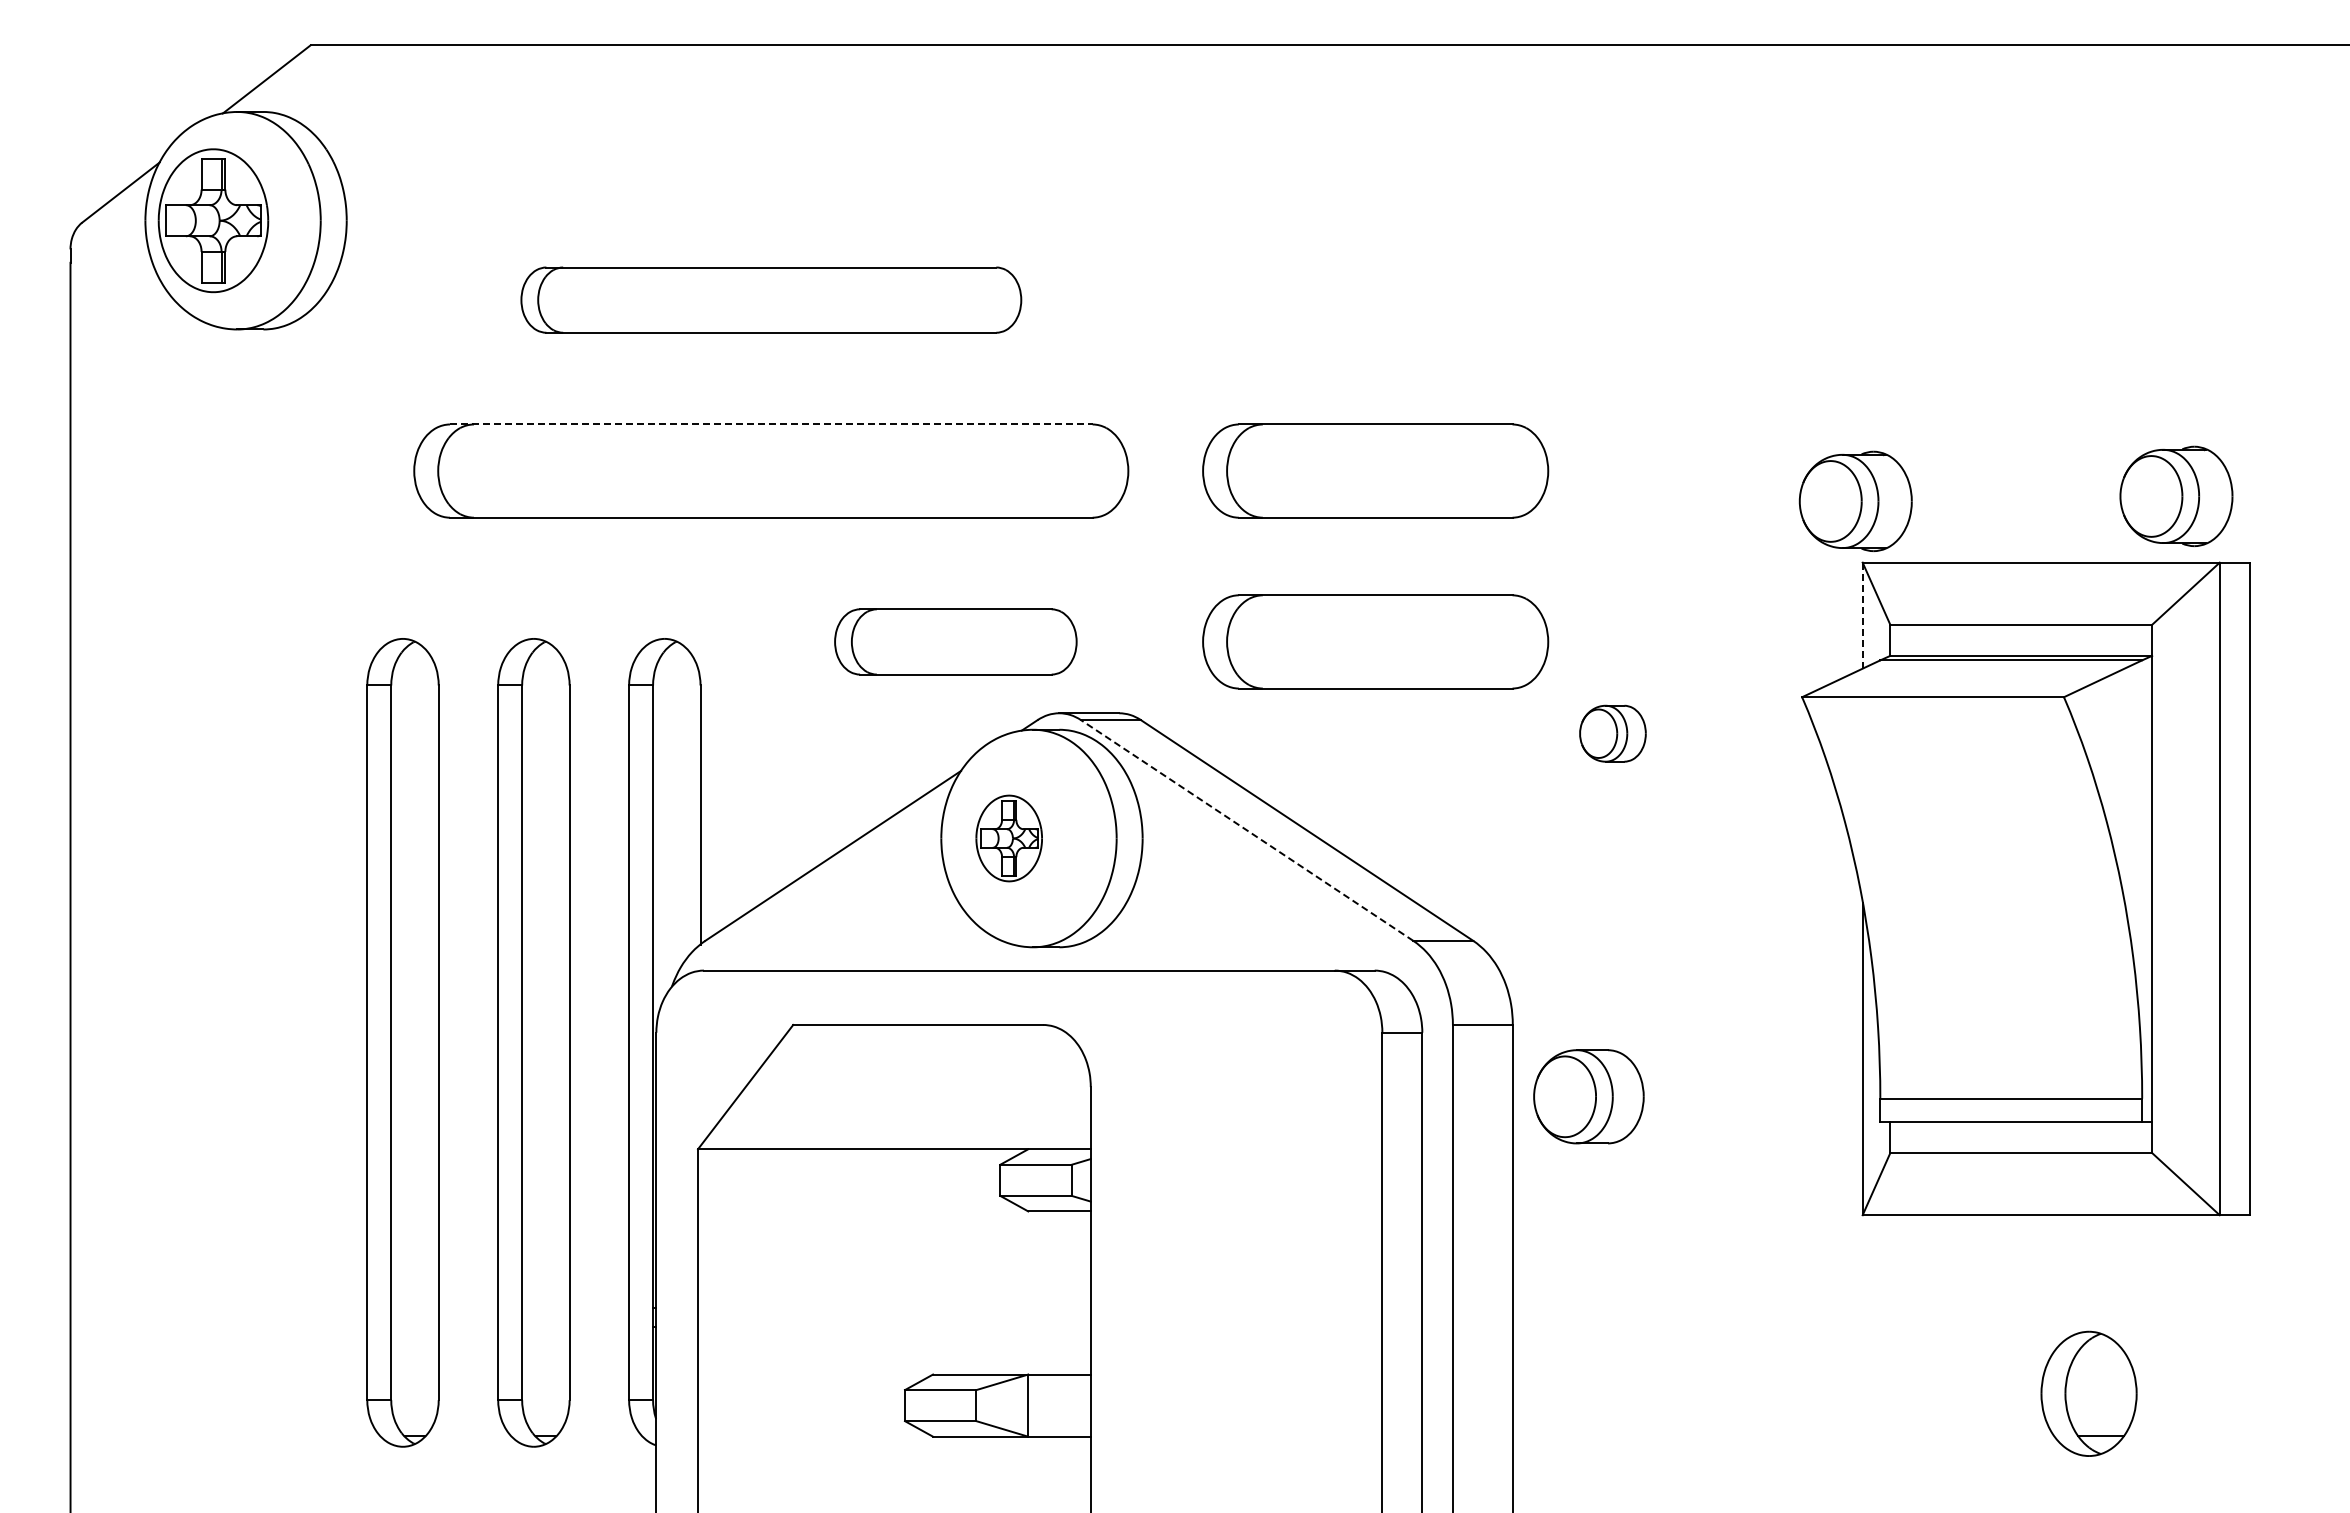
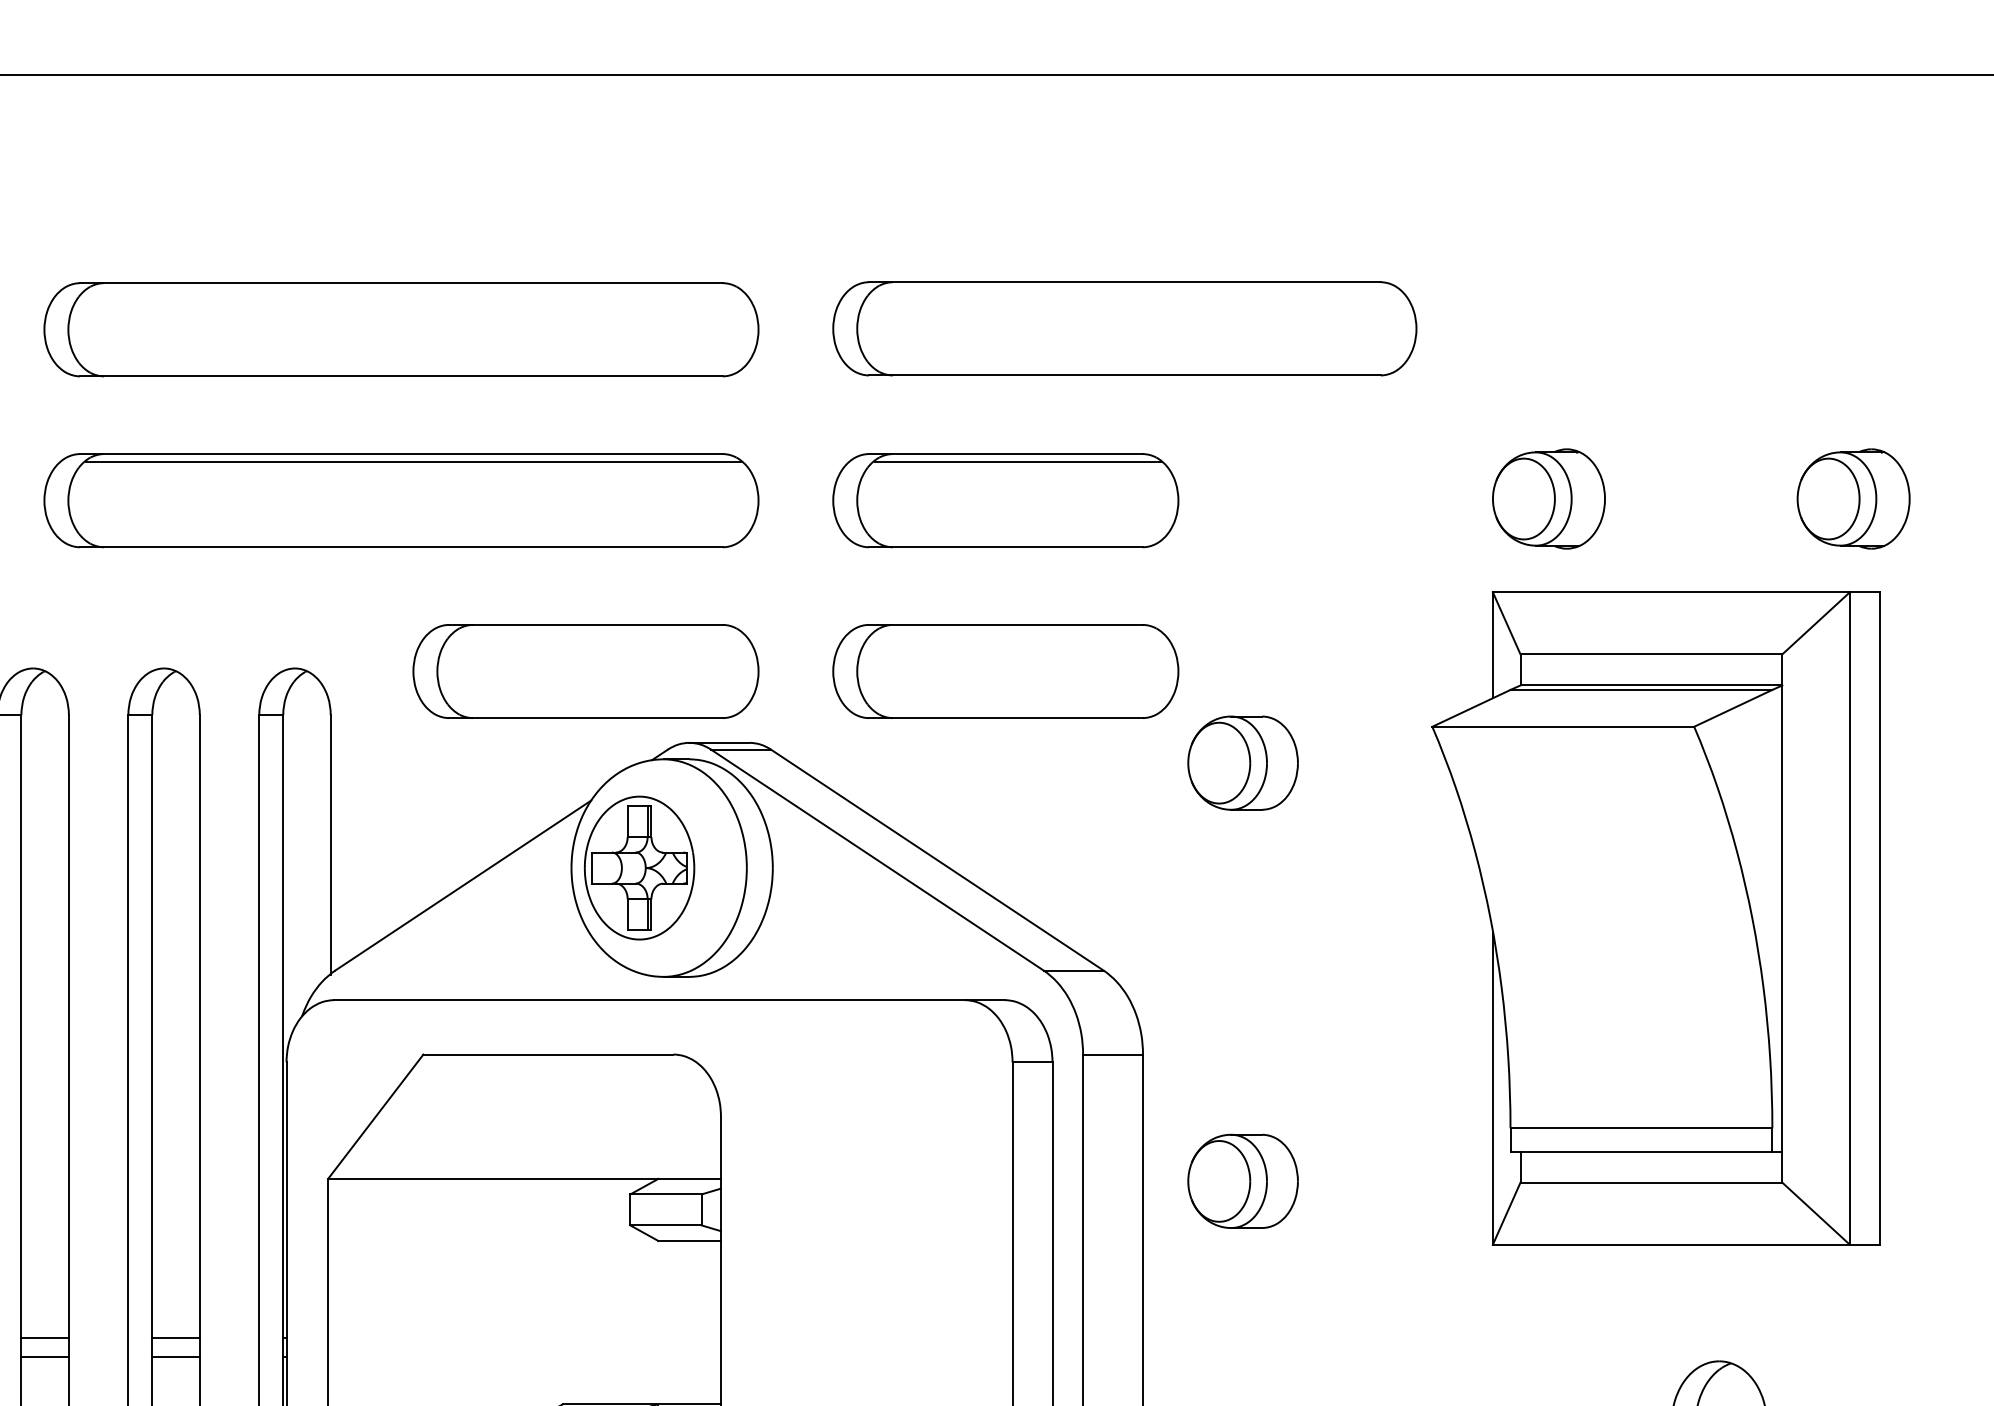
part: (1494, 298) -> (1124, 328), added
part: (771, 299) -> (401, 329), size x1.43
line: (771, 424) -> (401, 454), dashed -> solid
line: (782, 432) -> (412, 462), added
line: (1387, 432) -> (1017, 462), added
part: (2176, 495) -> (1853, 498), moved
part: (1855, 500) -> (1548, 498), moved
line: (1862, 616) -> (1492, 646), dashed -> solid
part: (955, 641) -> (585, 671), size x1.43
part: (1612, 733) -> (1242, 763), size x1.67
line: (1247, 830) -> (877, 860), dashed -> solid
part: (1008, 838) -> (638, 868), size x1.67
part: (1588, 1096) -> (1242, 1181), moved
line: (414, 1308) -> (44, 1338), added
line: (545, 1308) -> (175, 1338), added
line: (414, 1327) -> (44, 1357), added
line: (545, 1327) -> (175, 1357), added

